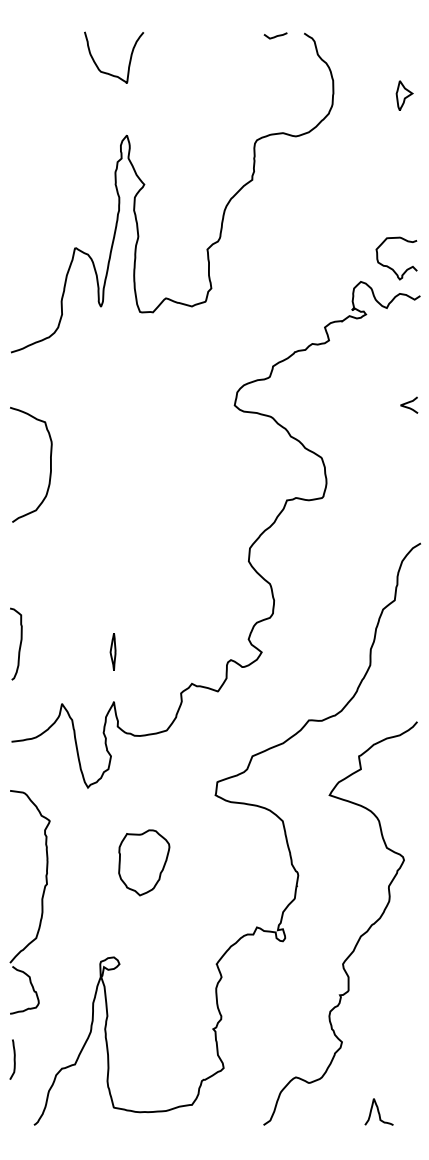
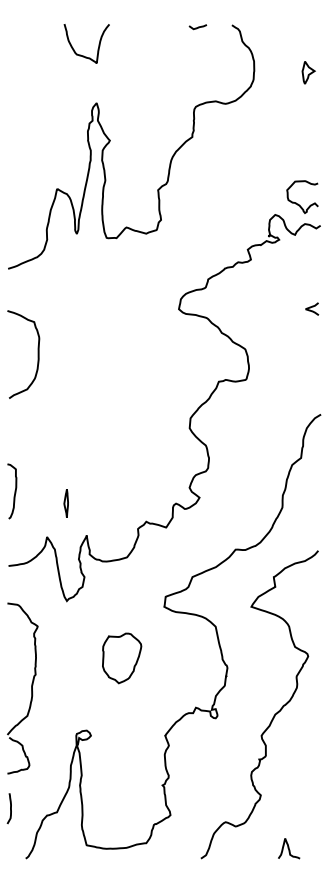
curve: (275, 35) -> (197, 26), moved
part: (112, 651) -> (65, 503), moved
part: (144, 862) -> (122, 658), moved

